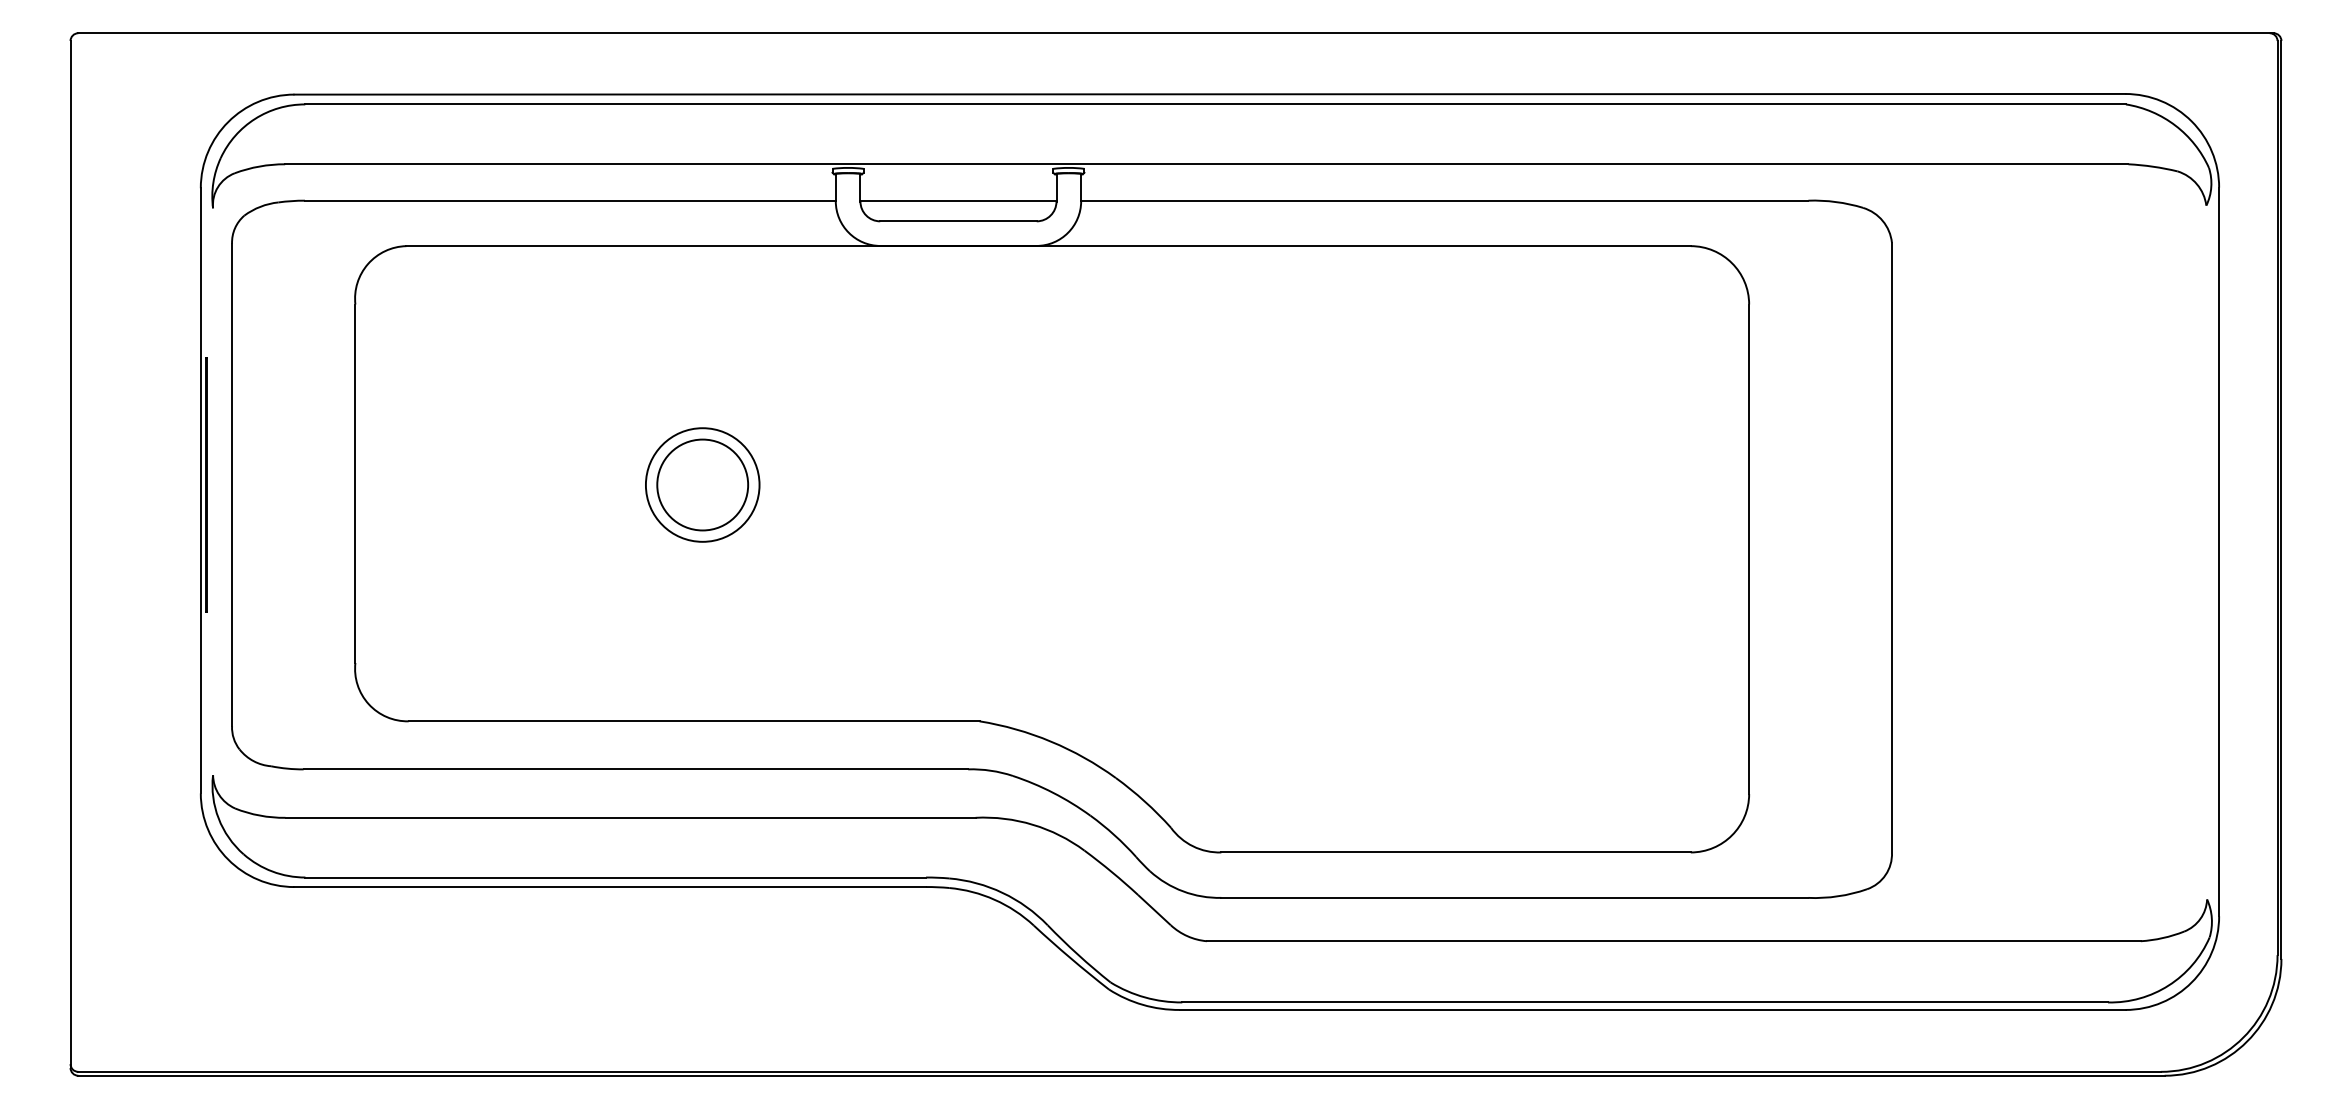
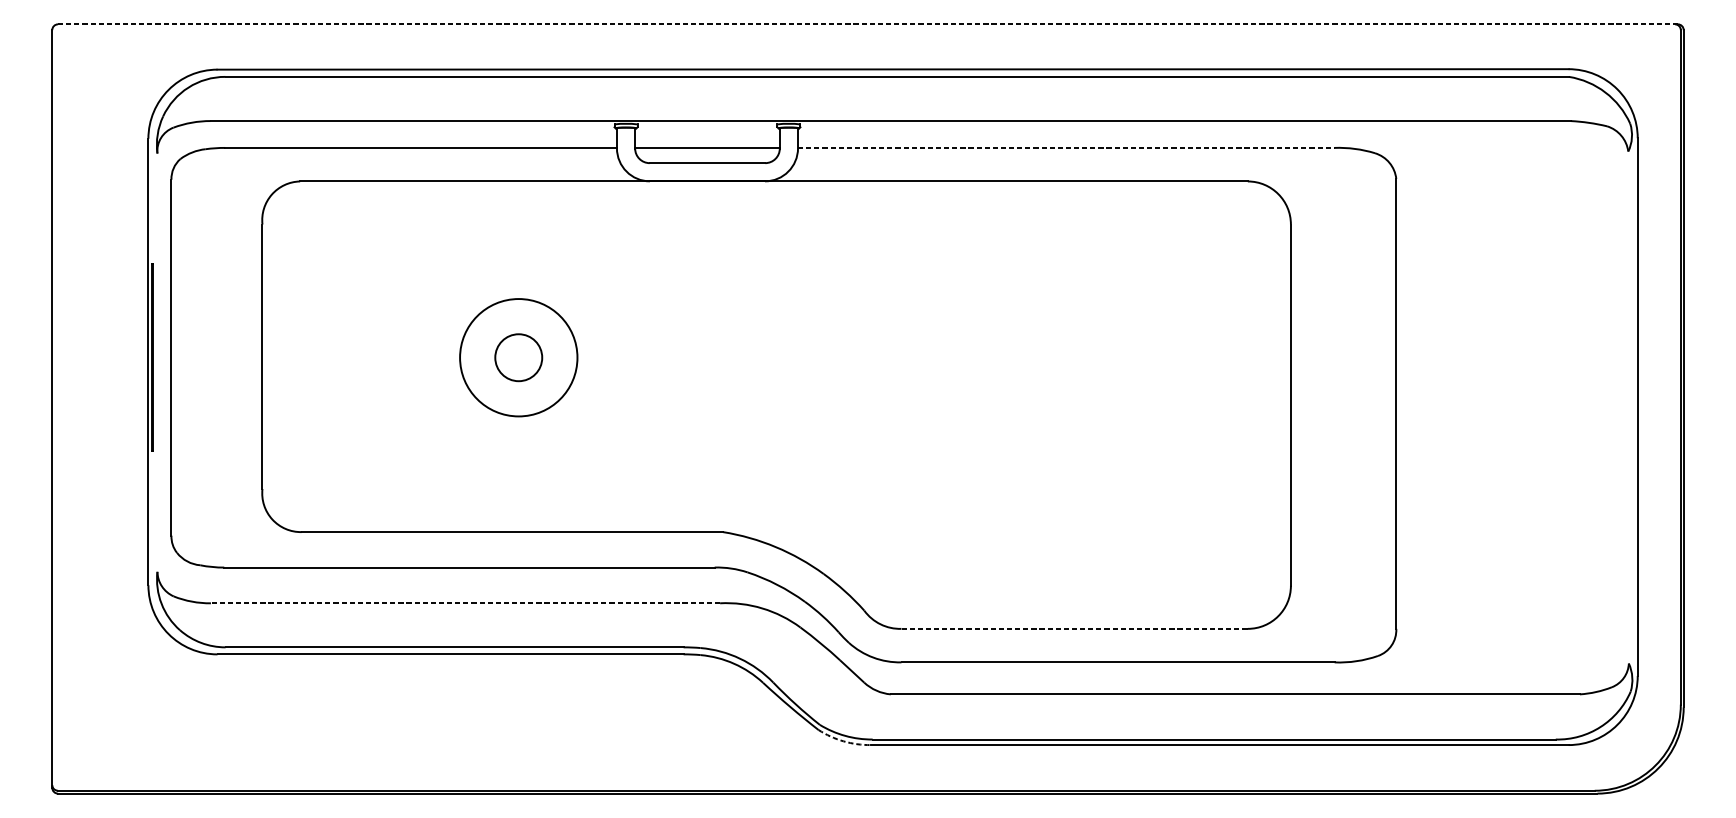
line: (1175, 33) -> (867, 24), solid -> dashed
line: (1444, 200) -> (1066, 147), solid -> dashed
circle: (702, 484) -> (518, 357), size x0.7
circle: (702, 484) -> (518, 357), size x1.4
line: (630, 817) -> (465, 603), solid -> dashed
line: (1456, 852) -> (1074, 628), solid -> dashed
arc: (1142, 1004) -> (843, 741), solid -> dashed

